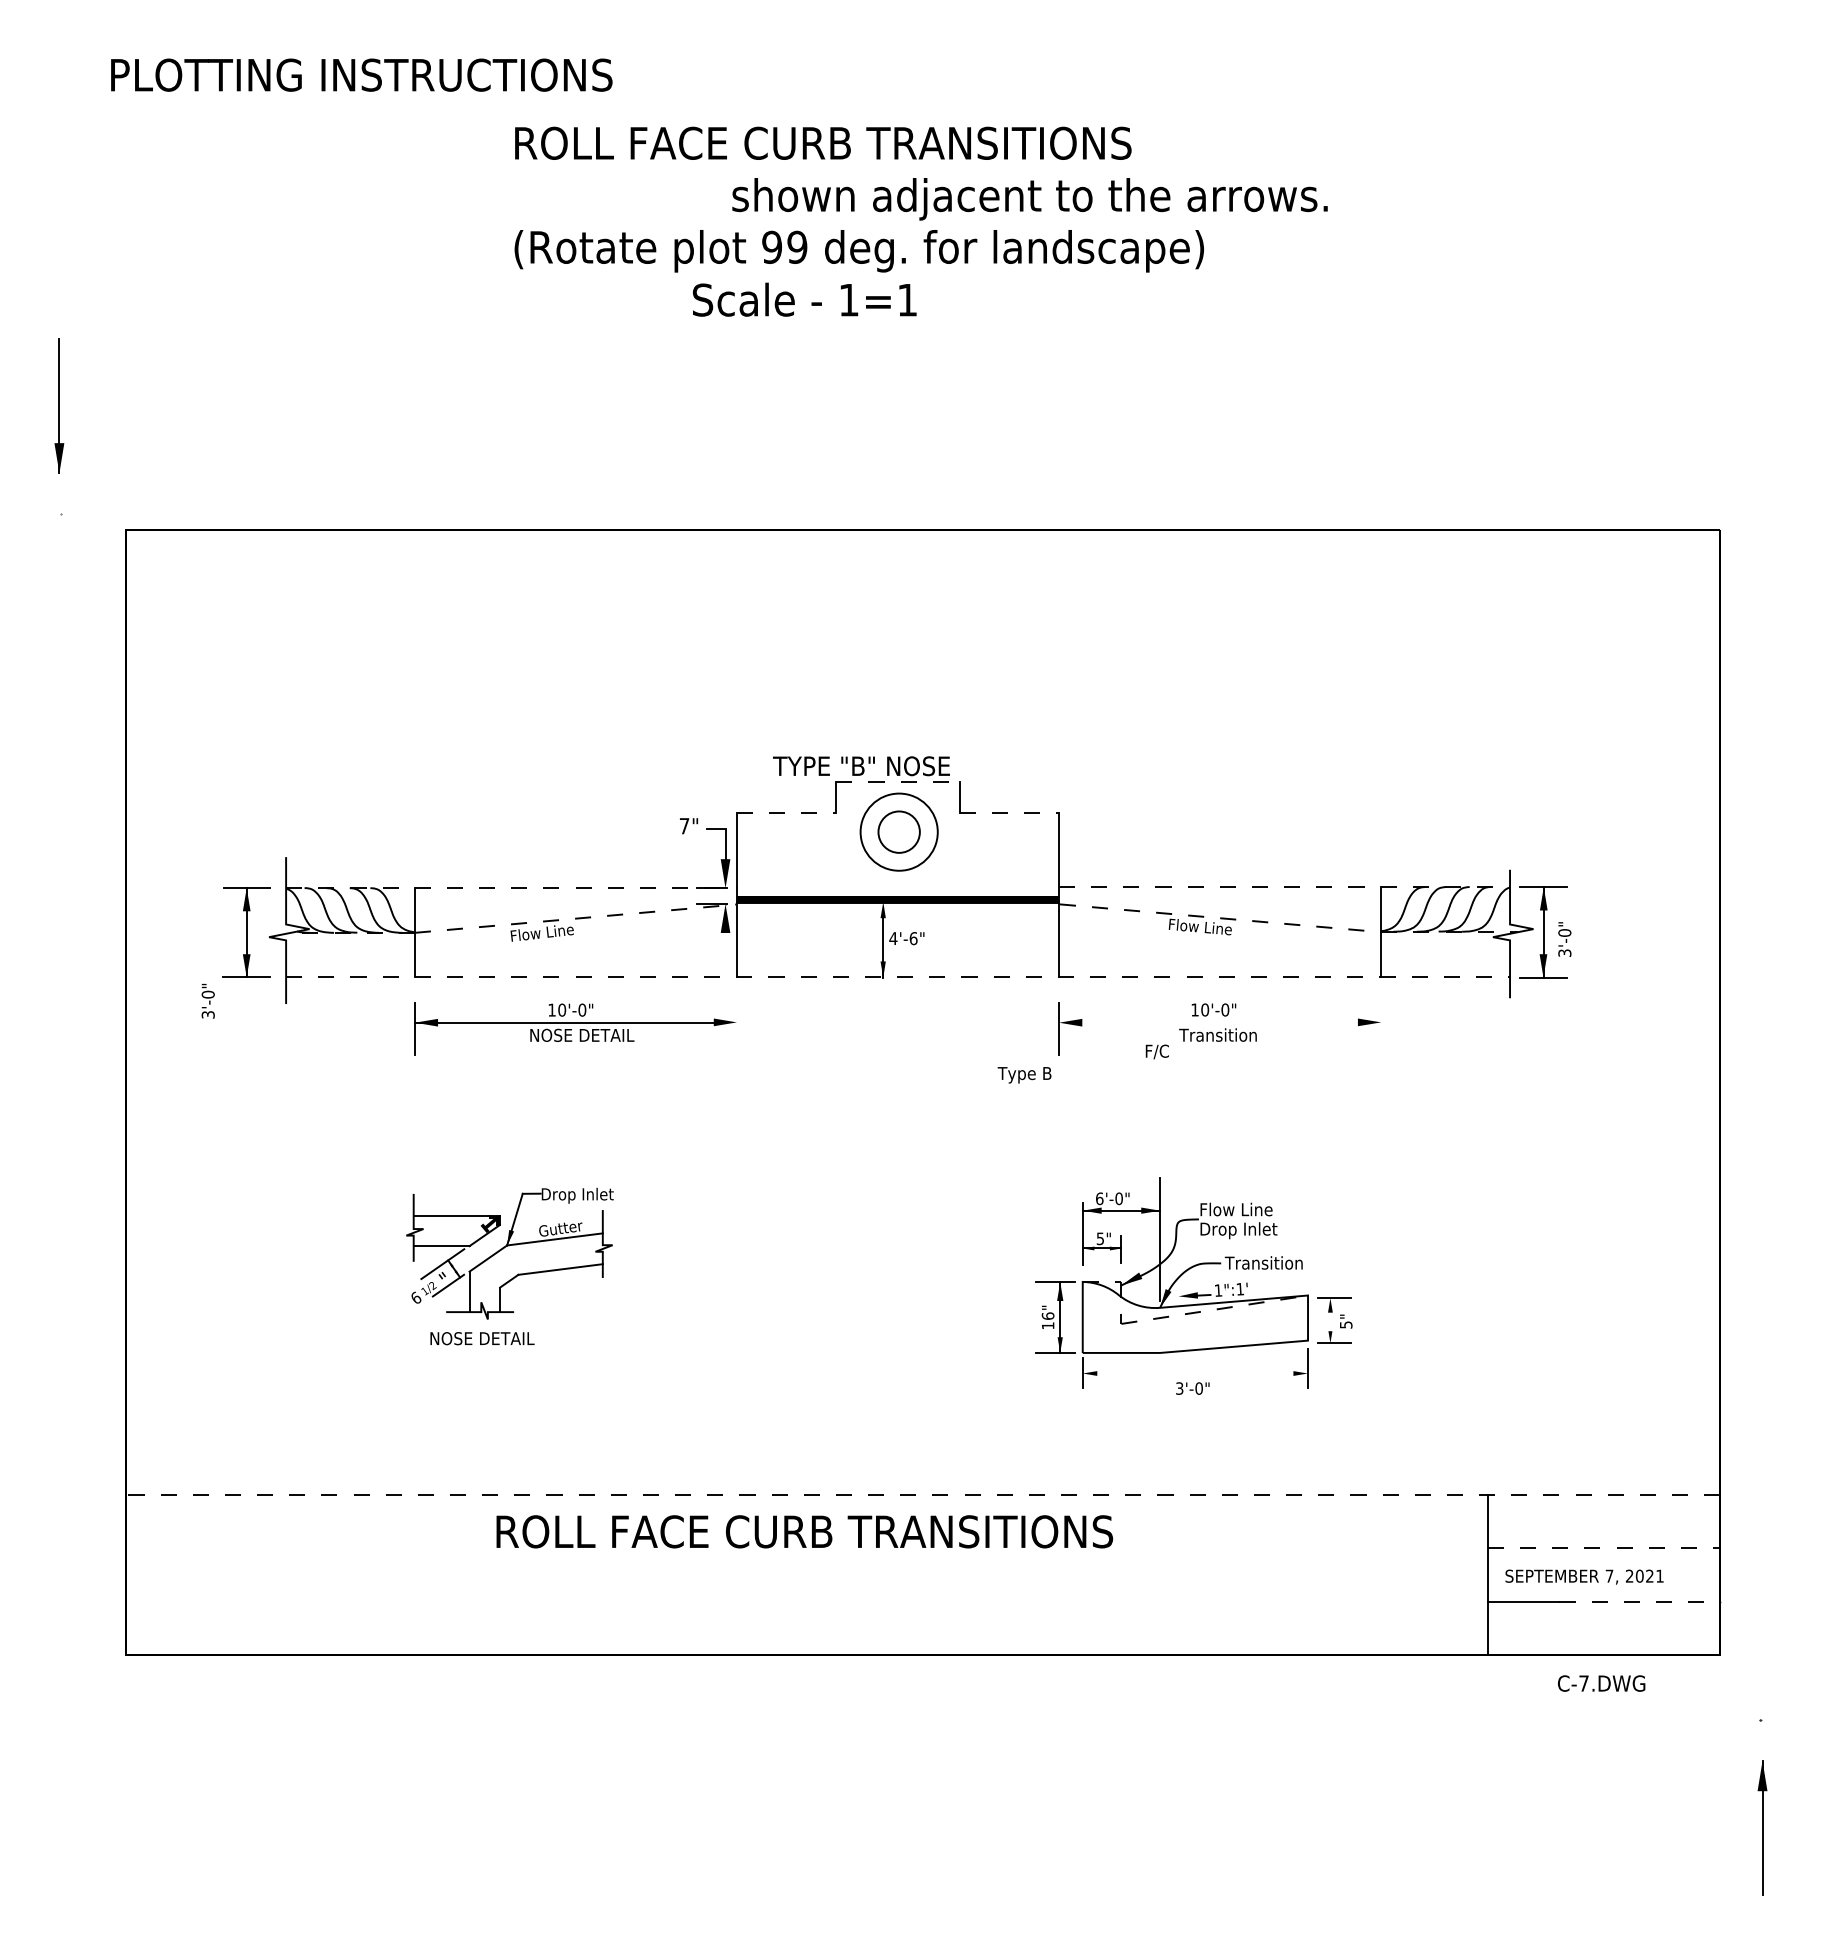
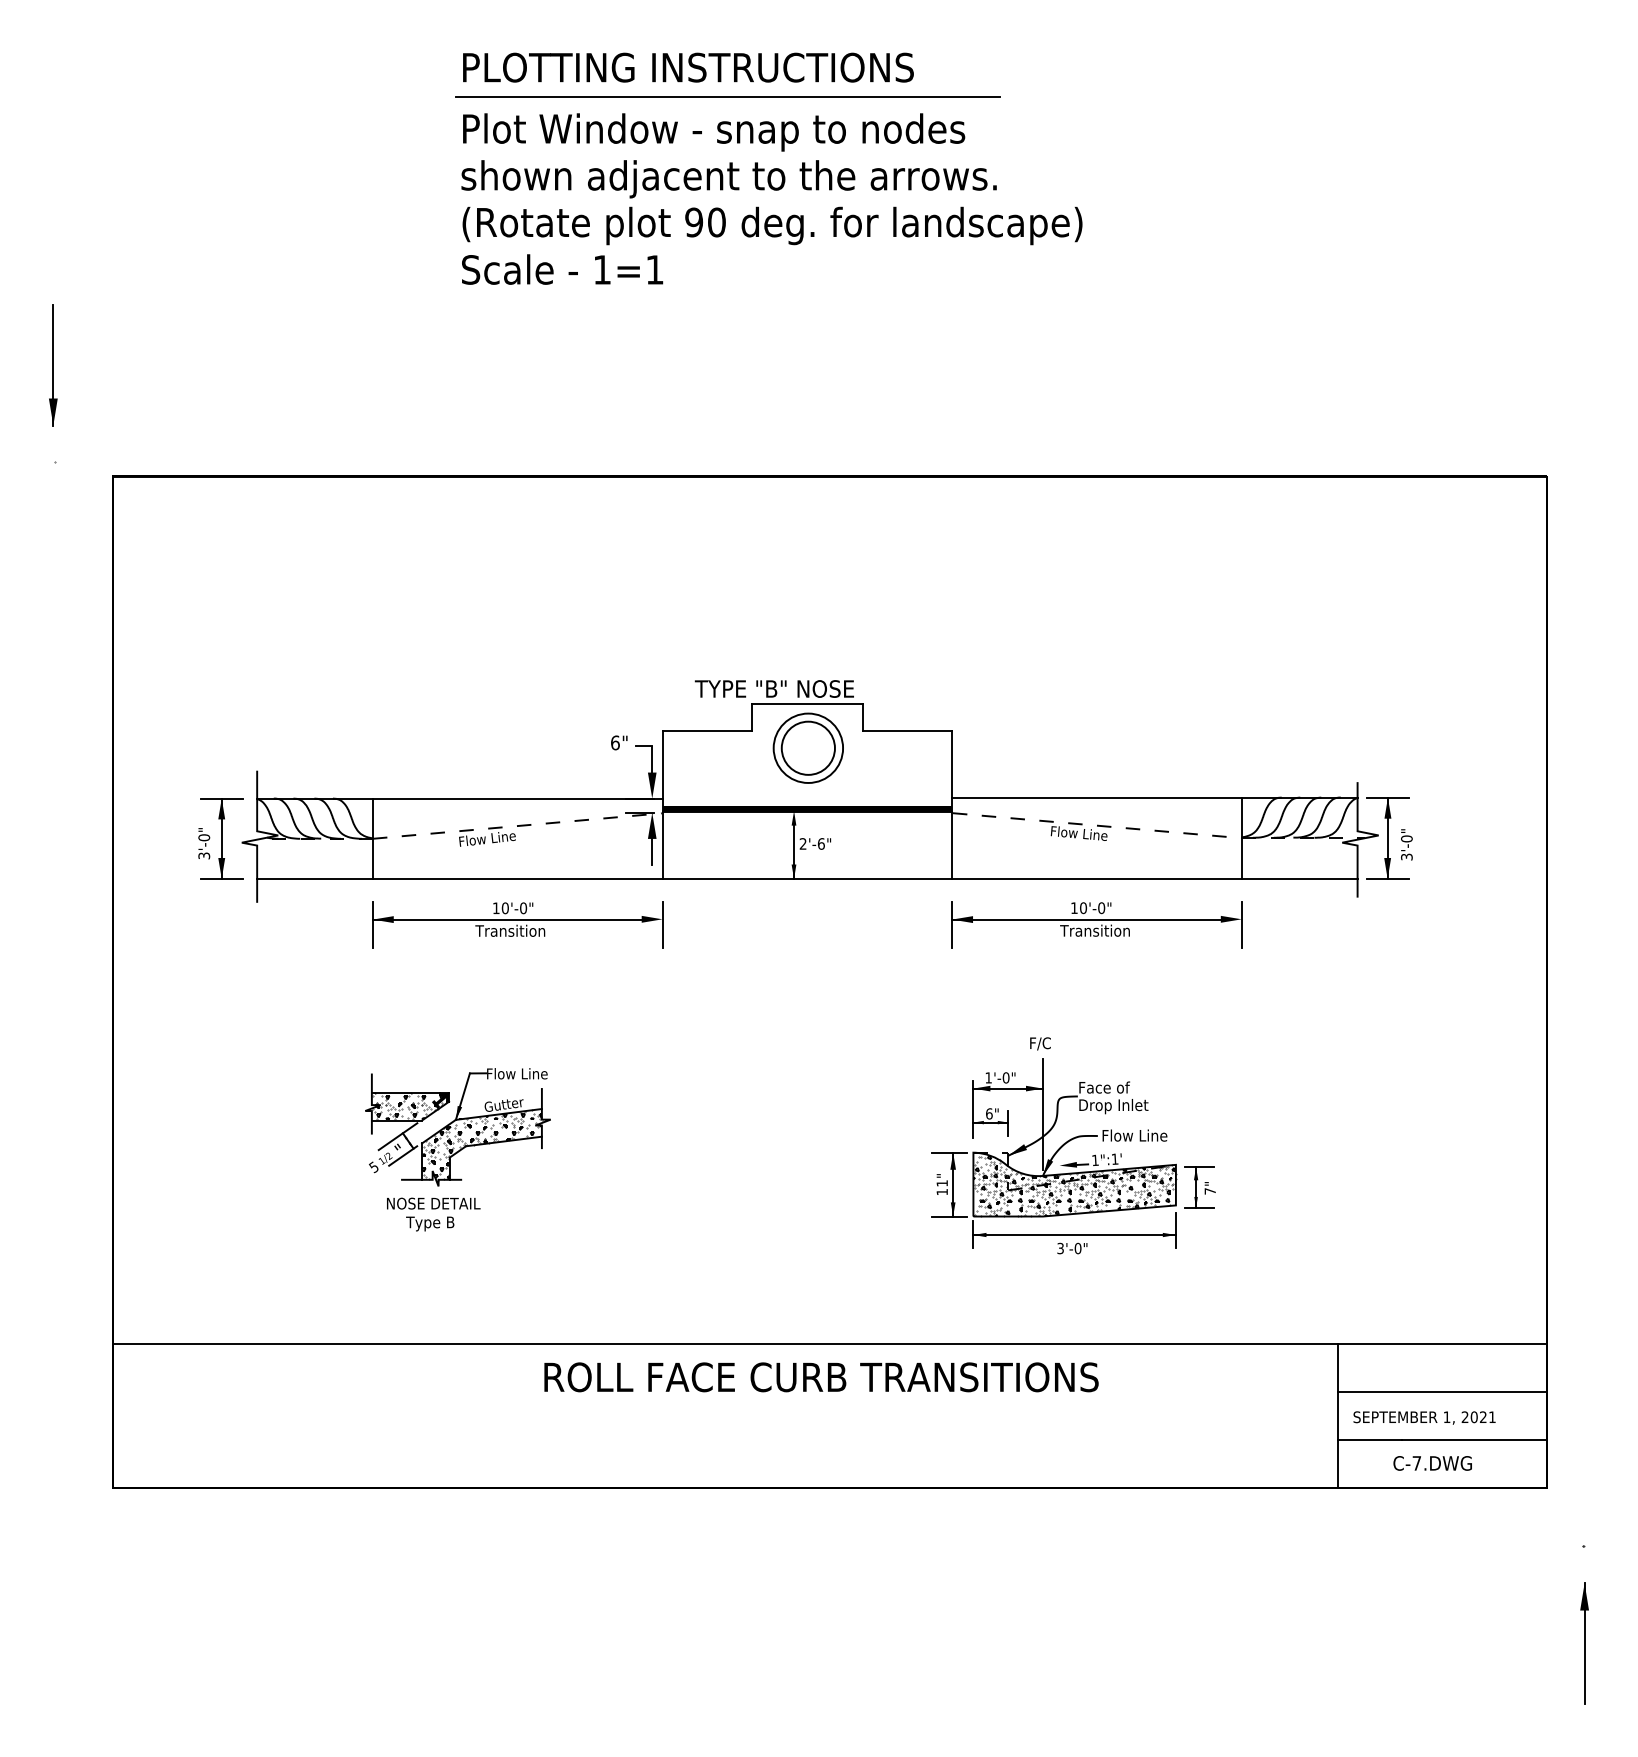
text: (361, 74) -> (688, 67), moved
line: (809, 107) -> (727, 96), added
text: (825, 147) -> (742, 132), ROLL FACE CURB TRANSITIONS -> Plot Window - snap to nodes
text: (1029, 199) -> (728, 179), moved
text: (797, 246) -> (716, 221), 99 -> 90
text: (804, 299) -> (562, 269), moved
line: (897, 782) -> (806, 703), dashed -> solid
line: (786, 813) -> (707, 731), dashed -> solid
line: (1009, 813) -> (907, 731), dashed -> solid
text: (684, 826) -> (615, 743), 7" -> 6"
circle: (898, 831) -> (807, 747), size x1.43
line: (1284, 887) -> (1154, 798), dashed -> solid
line: (512, 888) -> (460, 798), dashed -> solid
text: (893, 938) -> (803, 843), 4'-6" -> 2'-6"
line: (725, 946) -> (652, 851), added
line: (898, 977) -> (807, 878), dashed -> solid
text: (207, 1001) -> (203, 843), moved
line: (1209, 1022) -> (1087, 919), added
line: (736, 1028) -> (662, 924), added
line: (1381, 1028) -> (1242, 924), added
text: (581, 1034) -> (522, 930), NOSE DETAIL -> Transition
text: (1156, 1051) -> (1039, 1043), moved
text: (1024, 1075) -> (430, 1224), moved
text: (578, 1195) -> (520, 1074), Drop Inlet -> Flow Line
text: (1099, 1198) -> (988, 1077), 6'-0" -> 1'-0"
text: (1240, 1209) -> (1115, 1087), Flow Line -> Face of
hatch: (456, 1229) -> (410, 1105), added
text: (1100, 1238) -> (989, 1113), 5" -> 6"
text: (1263, 1262) -> (1135, 1135), Transition -> Flow Line
hatch: (536, 1273) -> (482, 1145), added
text: (415, 1297) -> (373, 1166), 6 -> 5
text: (1047, 1315) -> (941, 1182), 16" -> 11"
hatch: (1194, 1318) -> (1073, 1185), added
line: (1330, 1320) -> (1196, 1187), added
text: (1346, 1324) -> (1210, 1190), 5" -> 7"
line: (1194, 1373) -> (1073, 1234), added
line: (922, 1494) -> (829, 1343), dashed -> solid
text: (804, 1531) -> (821, 1377), moved
line: (1604, 1548) -> (1442, 1392), dashed -> solid
text: (1609, 1575) -> (1447, 1416), 7, -> 1,
line: (1640, 1601) -> (1474, 1439), dashed -> solid
text: (1601, 1683) -> (1432, 1463), moved

